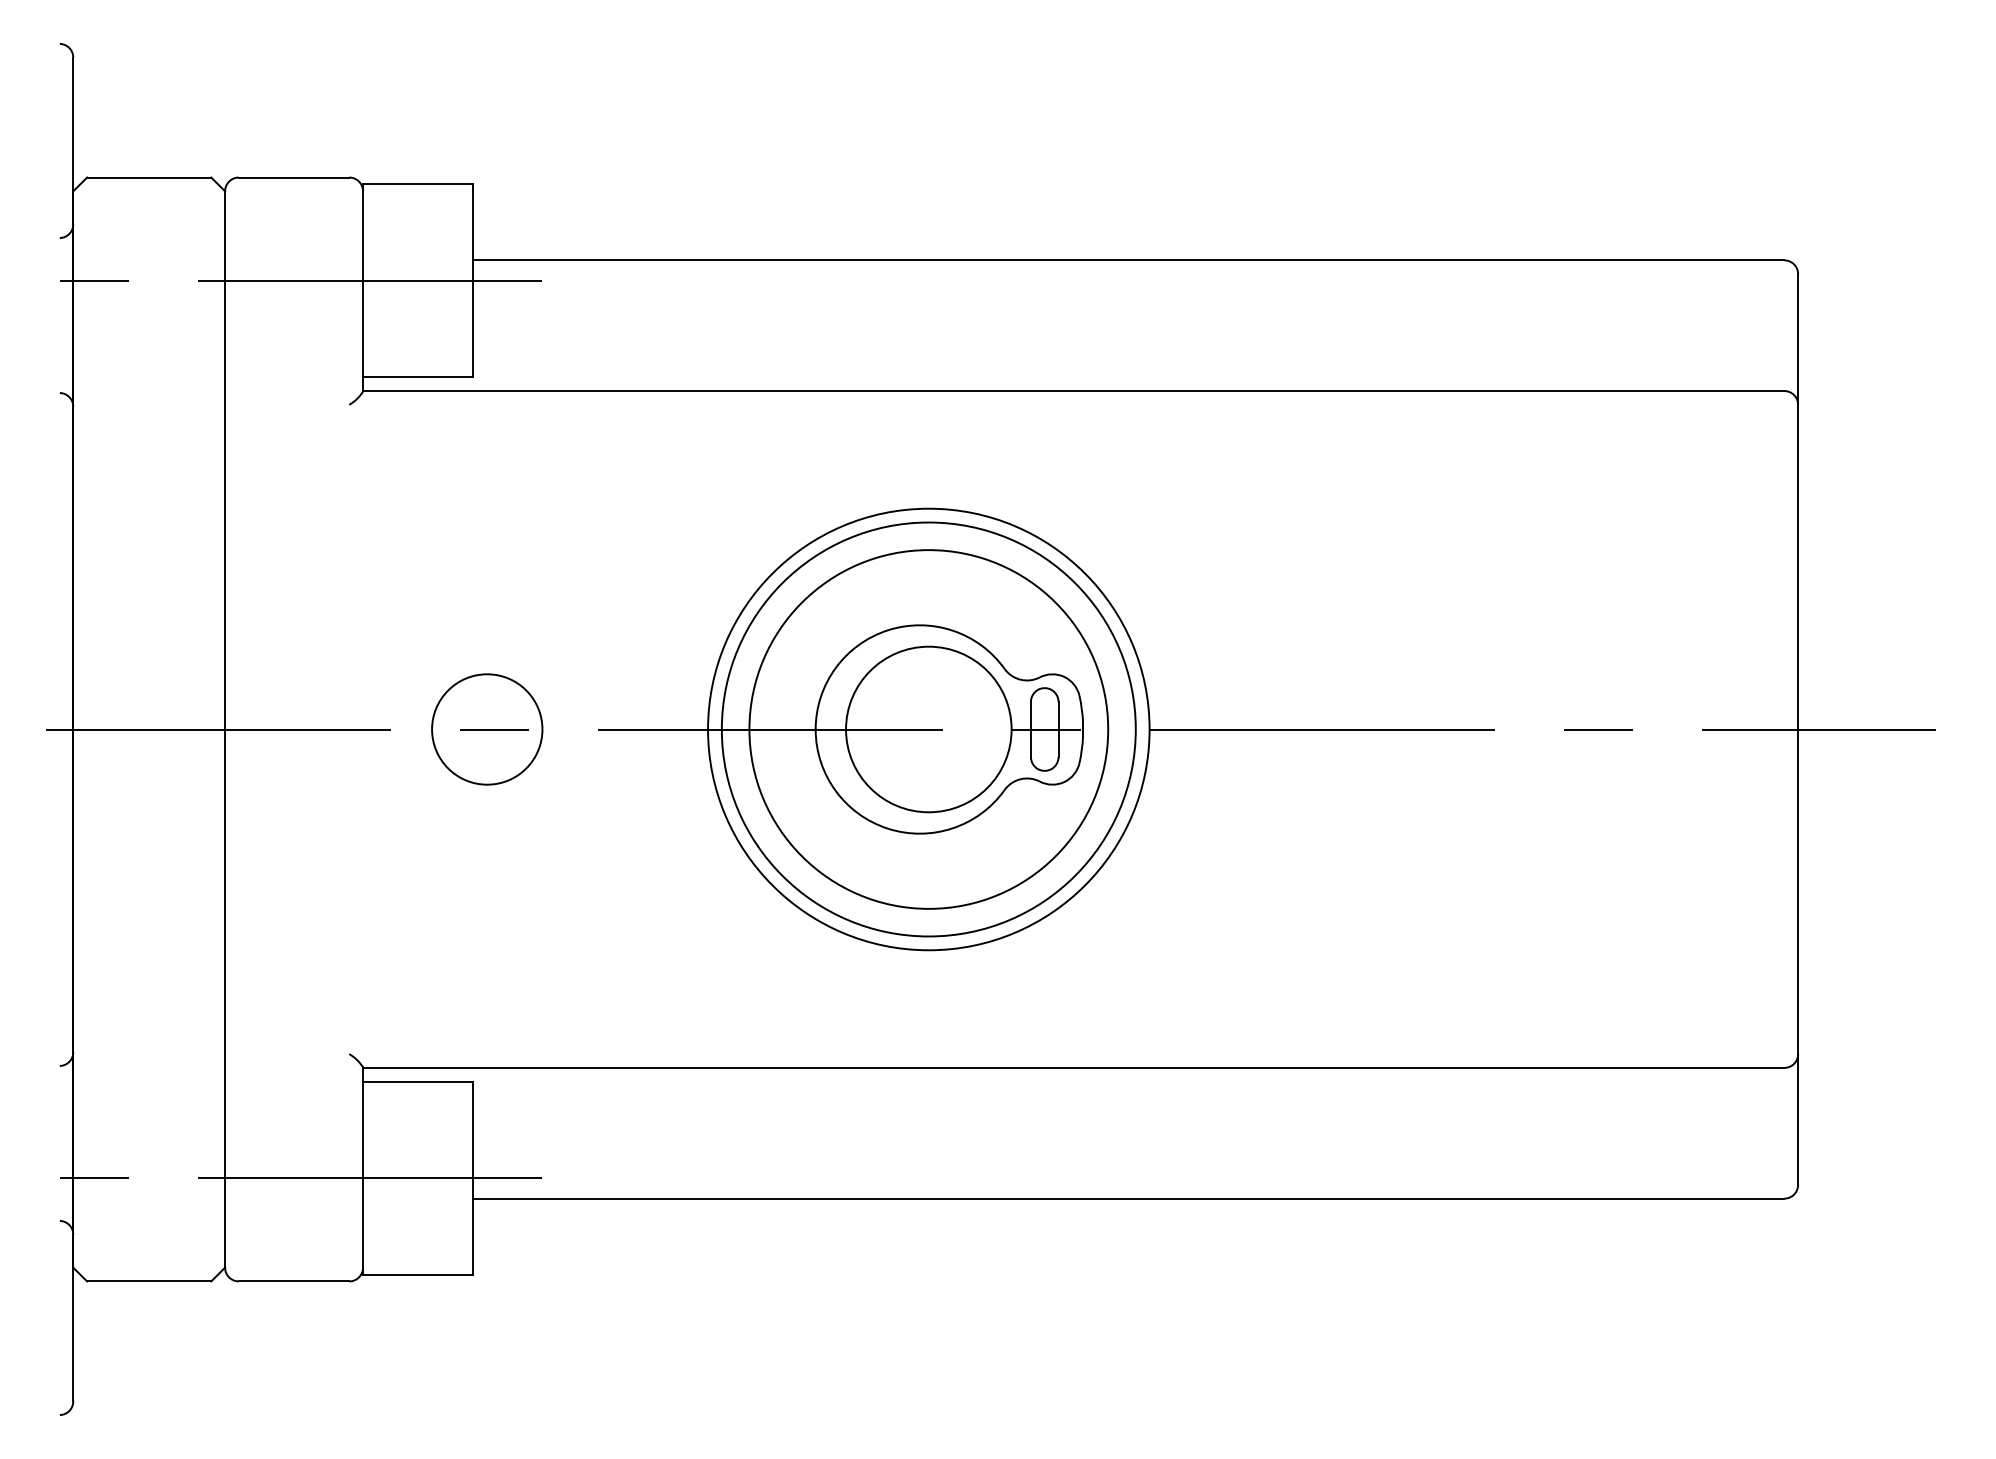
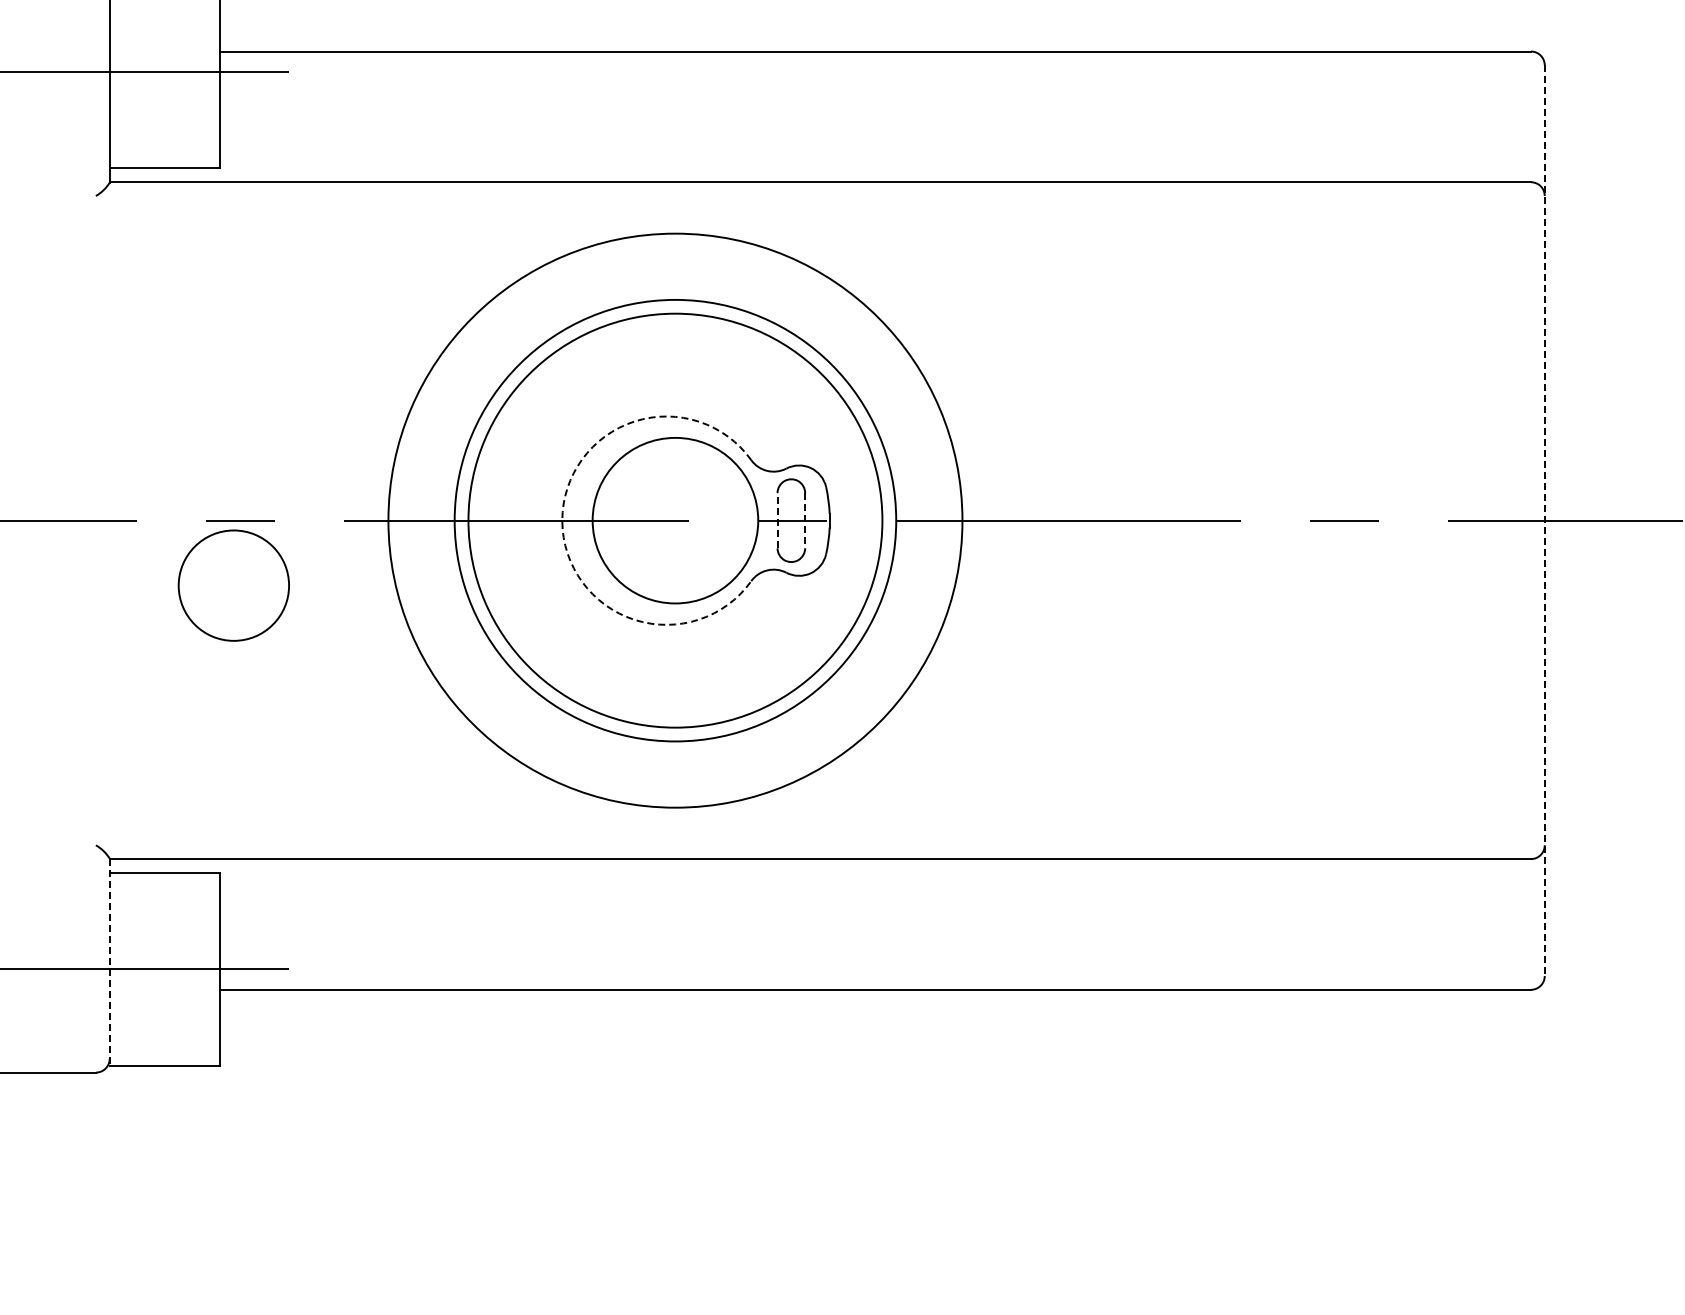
circle: (487, 729) -> (234, 585), moved
arc: (815, 729) -> (562, 520), solid -> dashed
circle: (928, 729) -> (675, 520), size x1.6
line: (1030, 729) -> (777, 520), solid -> dashed
line: (1058, 729) -> (805, 520), solid -> dashed
line: (1798, 730) -> (1545, 521), solid -> dashed
line: (363, 1171) -> (110, 962), solid -> dashed

